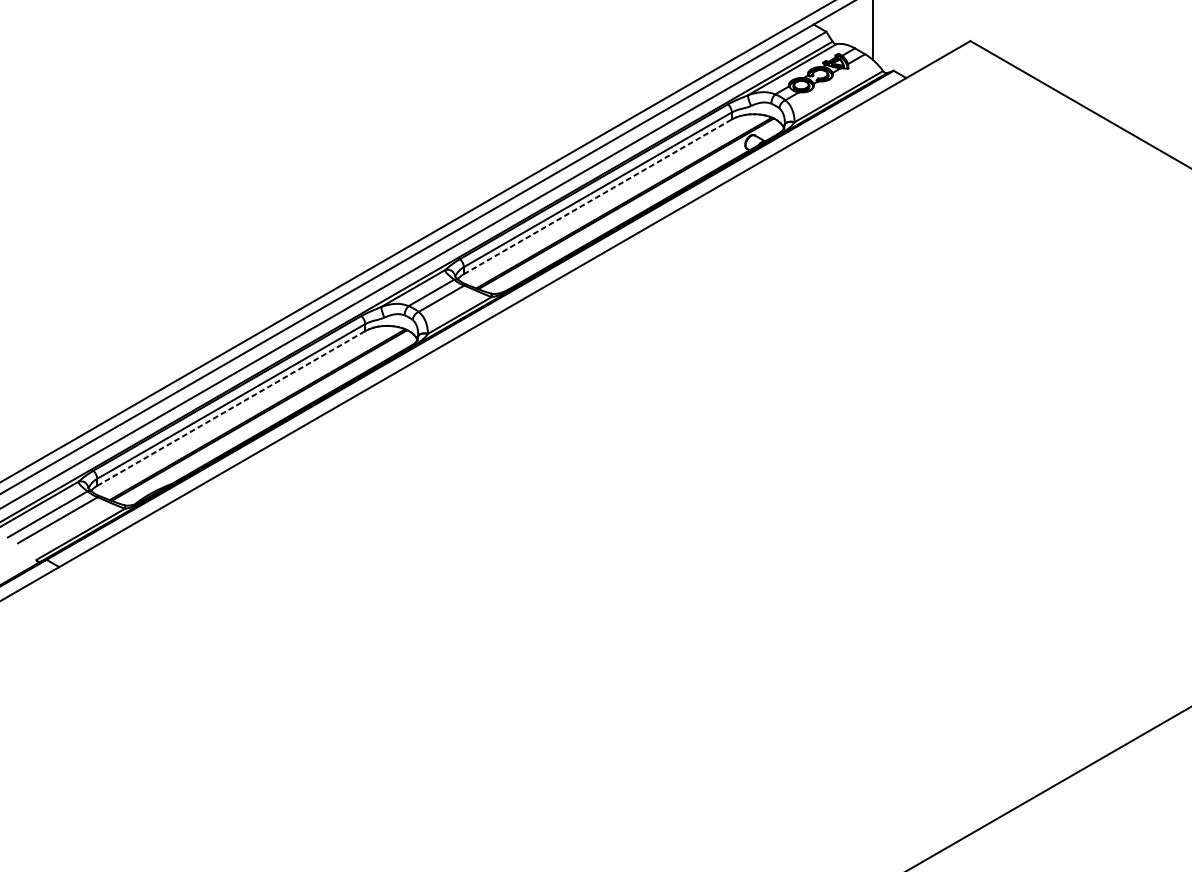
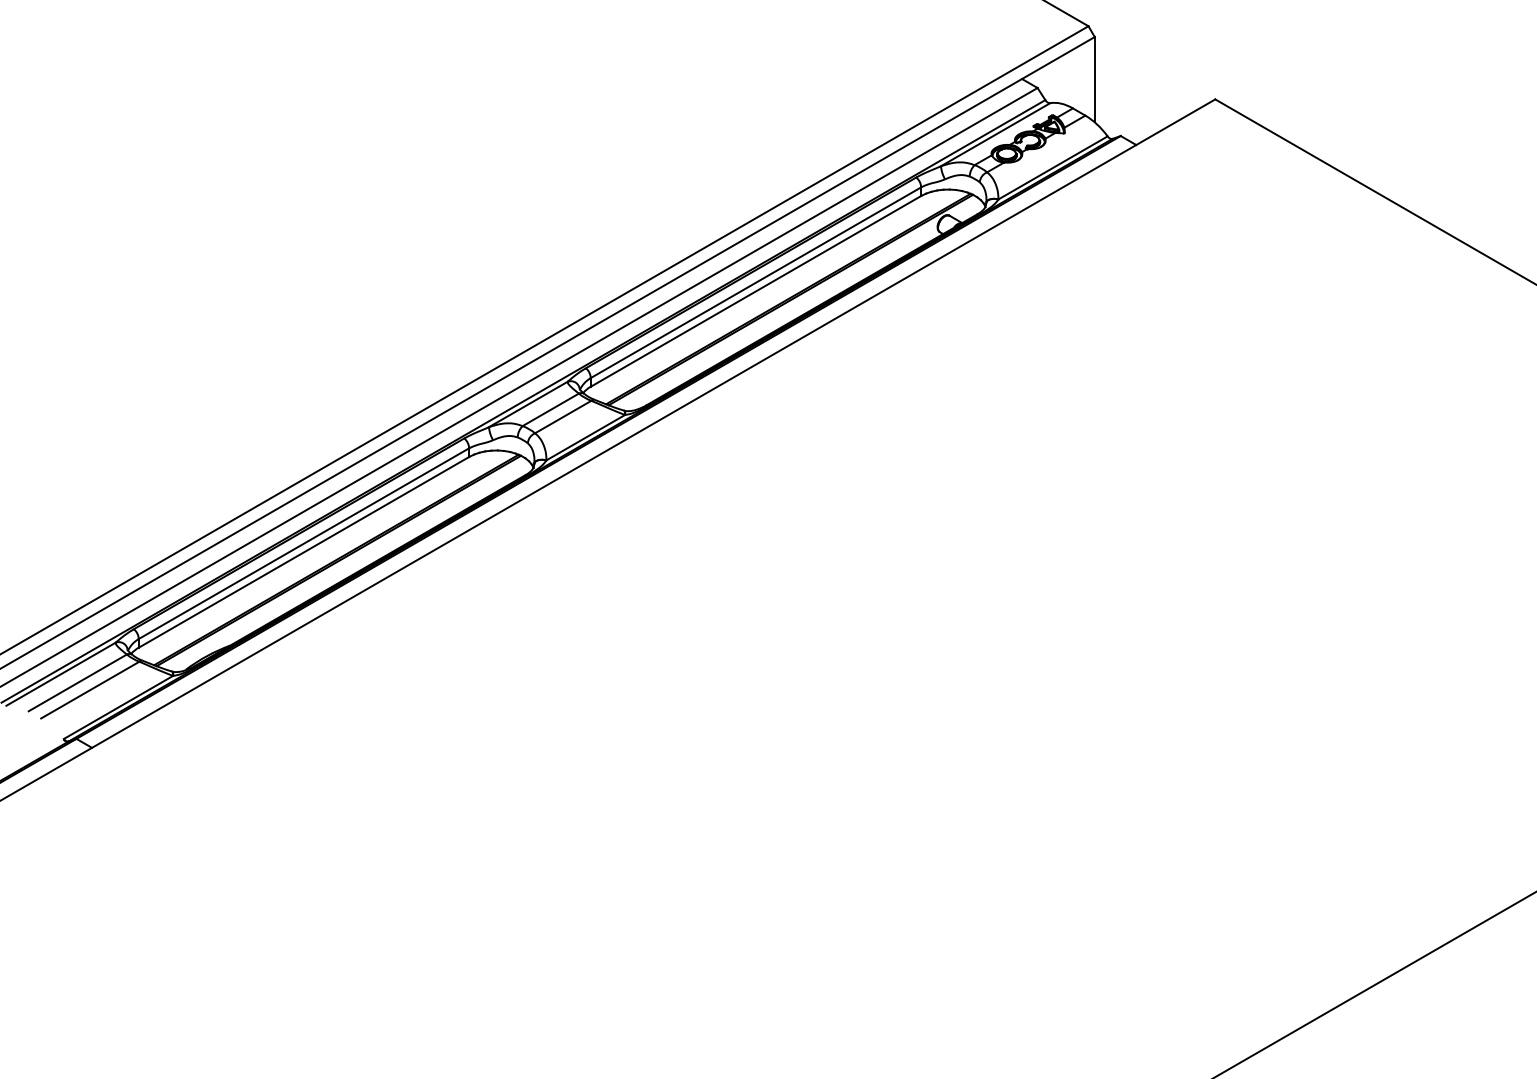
line: (598, 196) -> (756, 291), dashed -> solid
line: (231, 408) -> (304, 552), dashed -> solid

